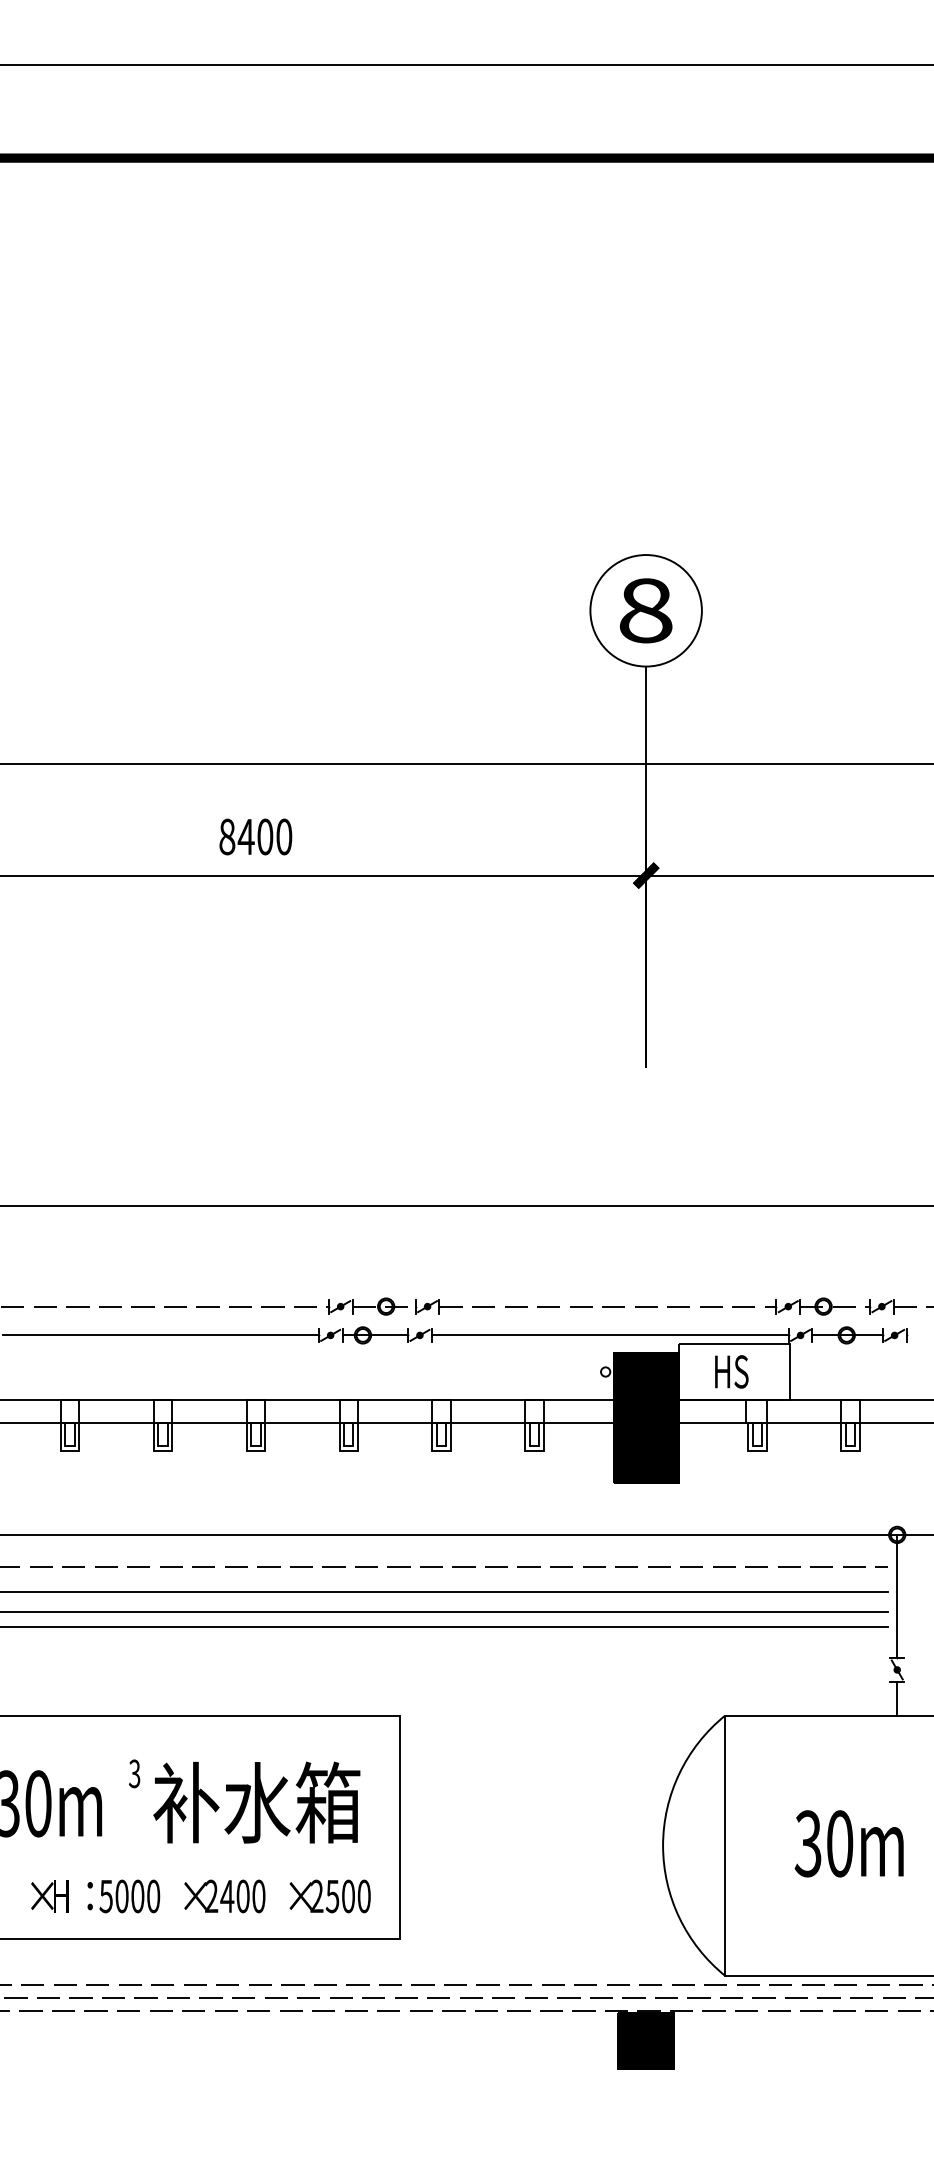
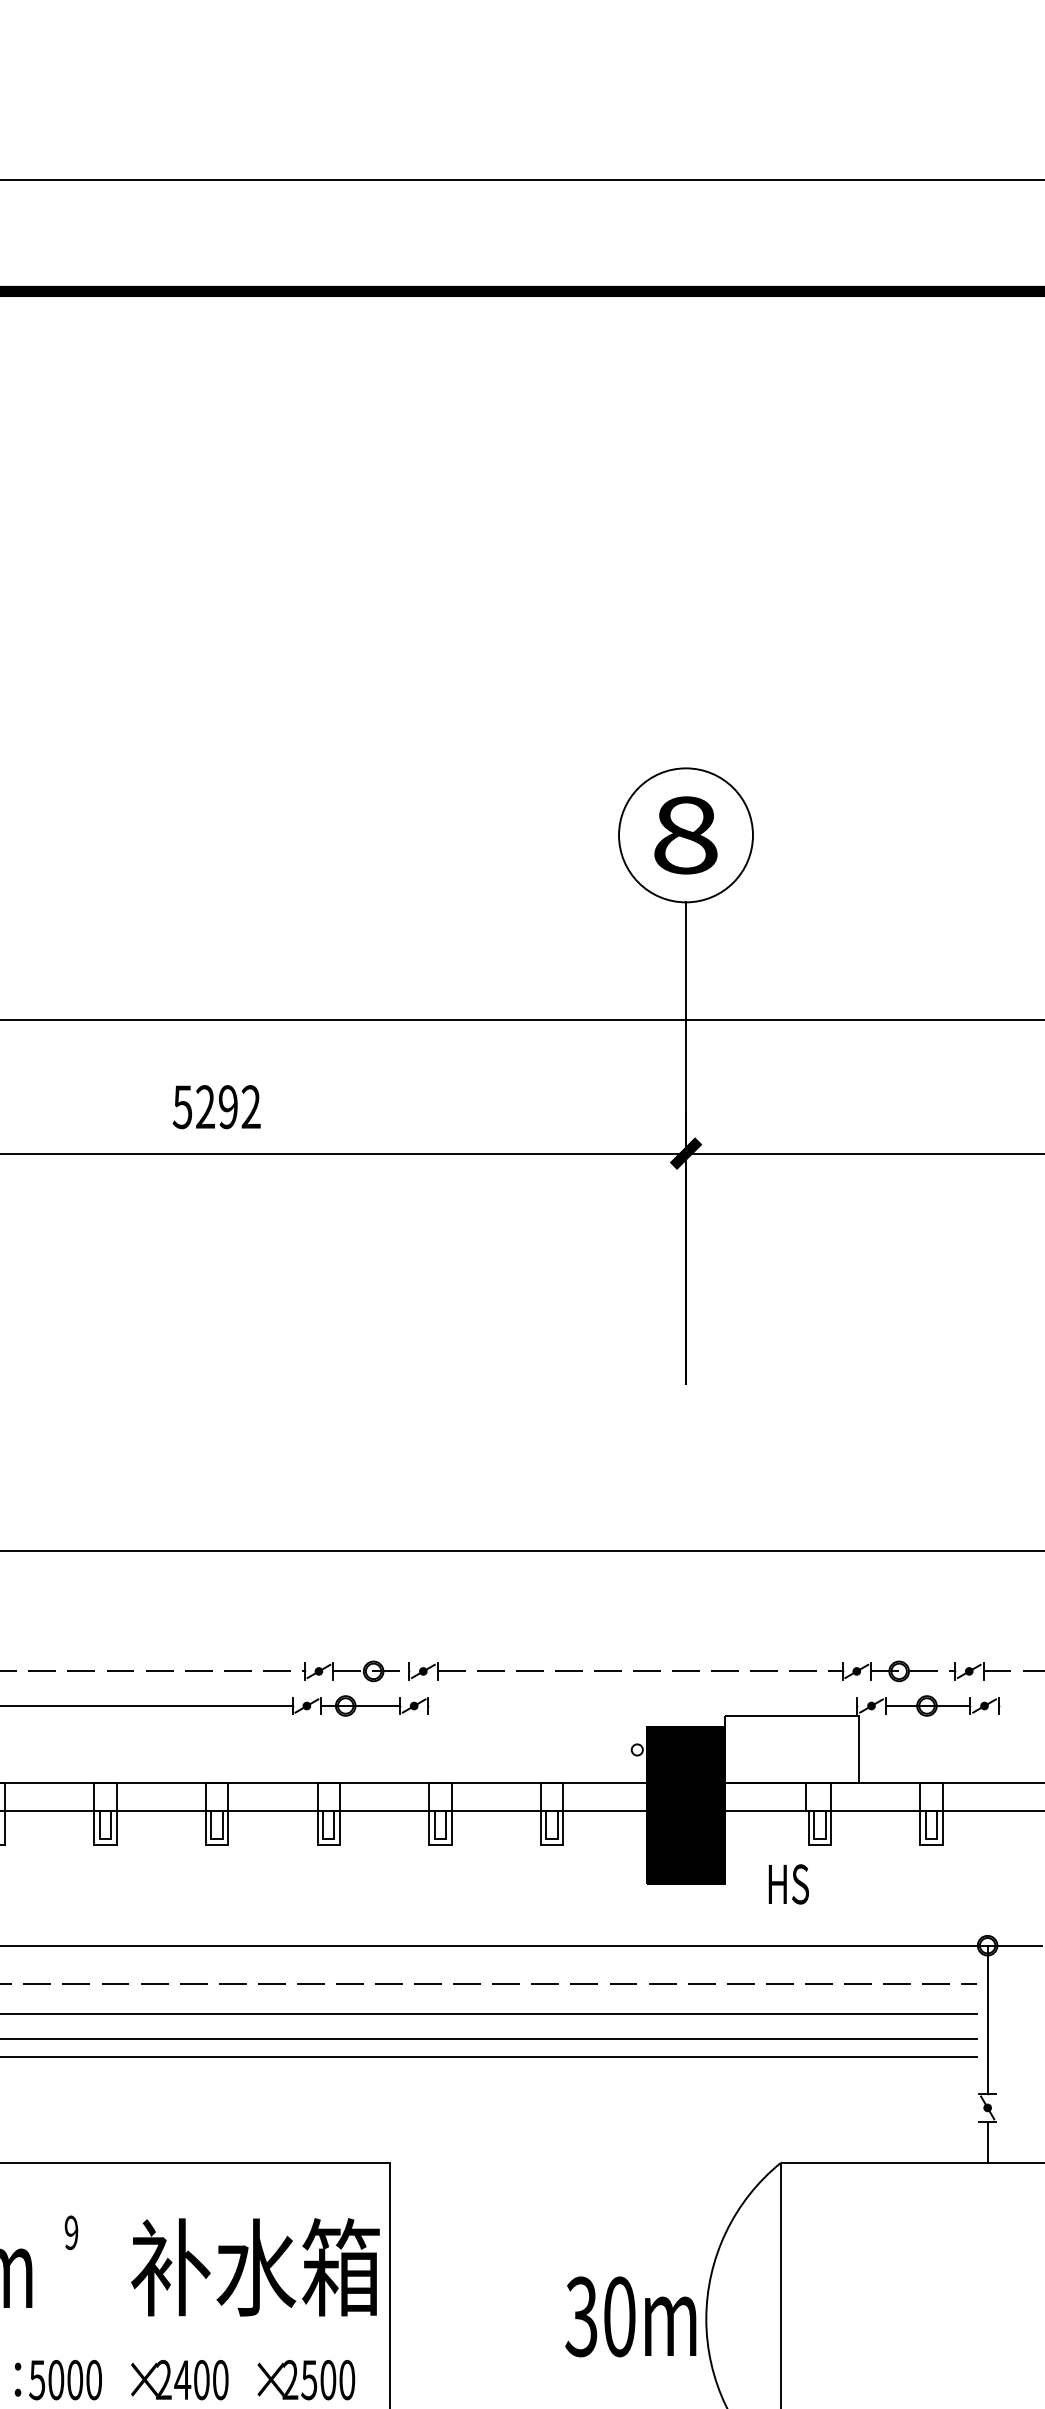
text: (255, 836) -> (216, 1106), 8400 -> 5292
line: (609, 1335) -> (641, 1706), removed
text: (731, 1371) -> (788, 1883), moved
text: (134, 1773) -> (71, 2232), 3 -> 9
text: (256, 1802) -> (255, 2267), moved
text: (848, 1843) -> (629, 2316), moved

